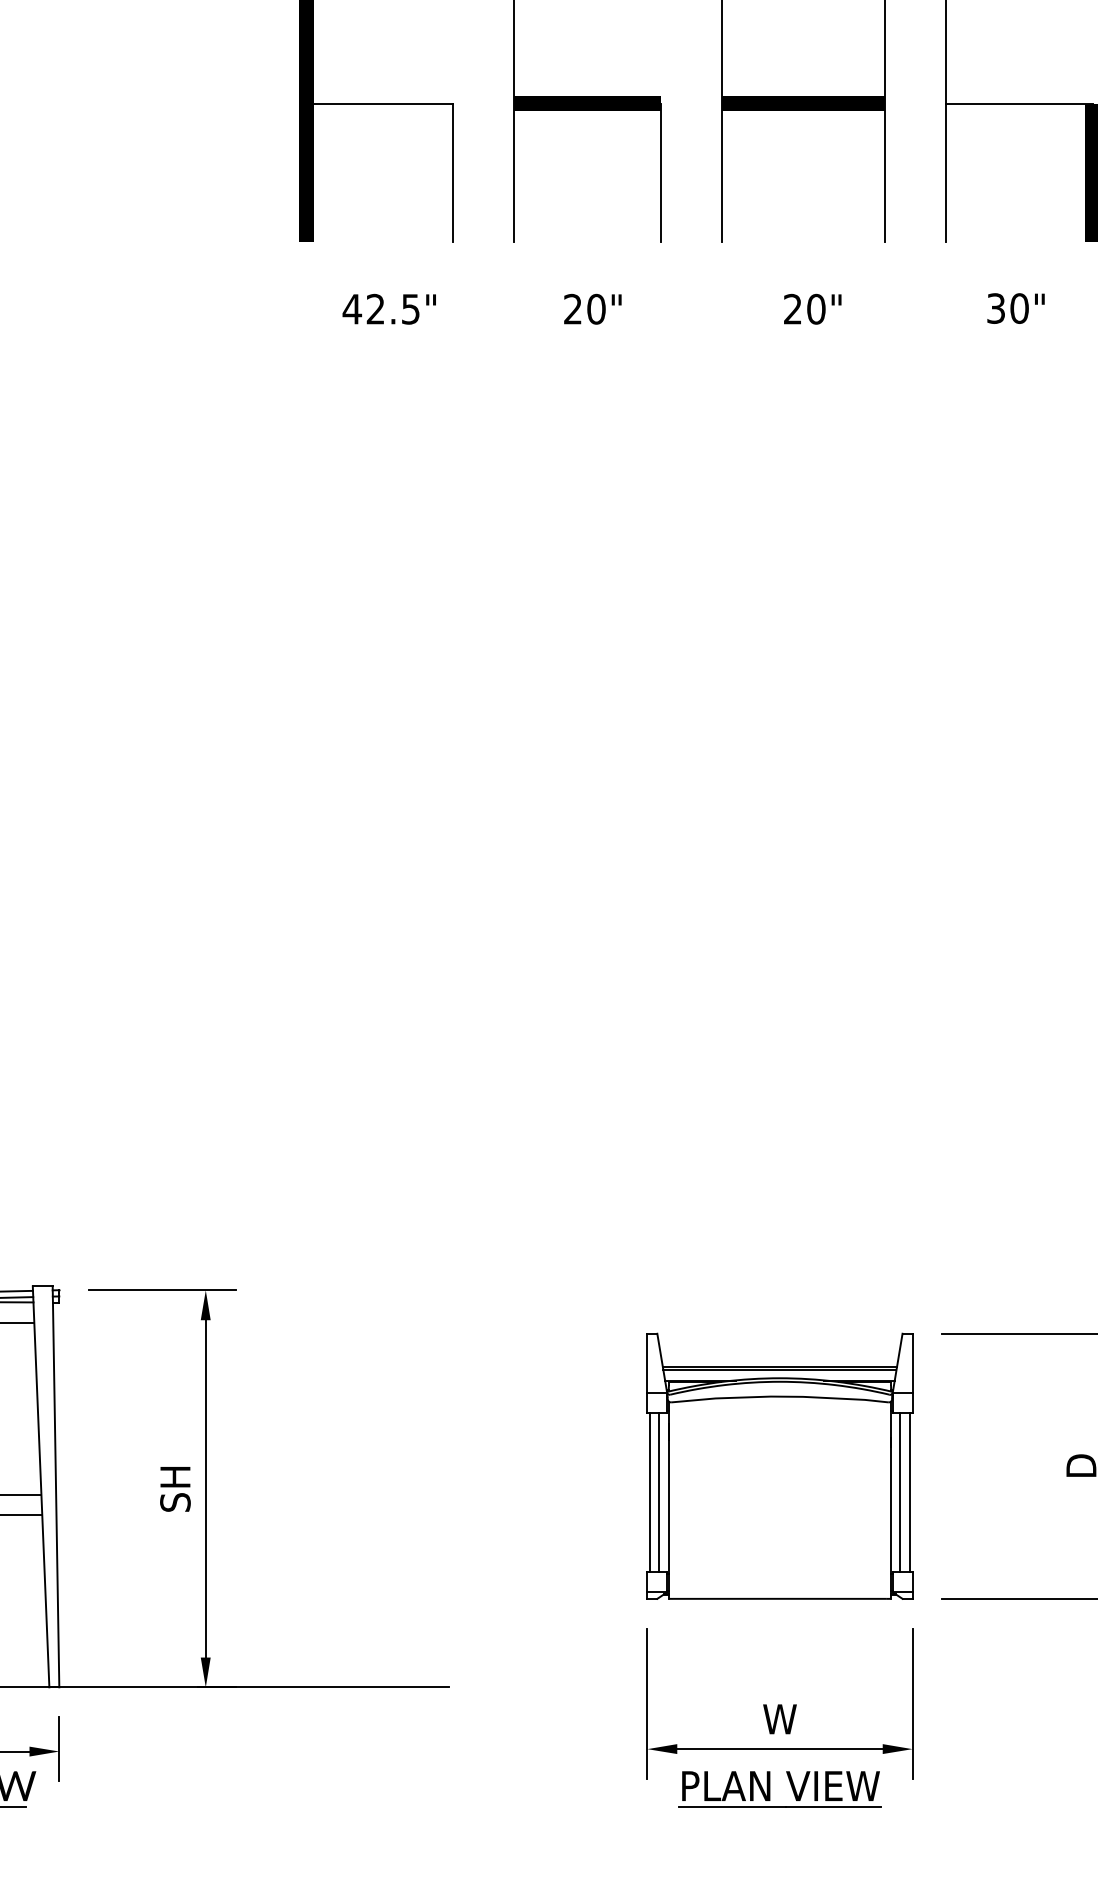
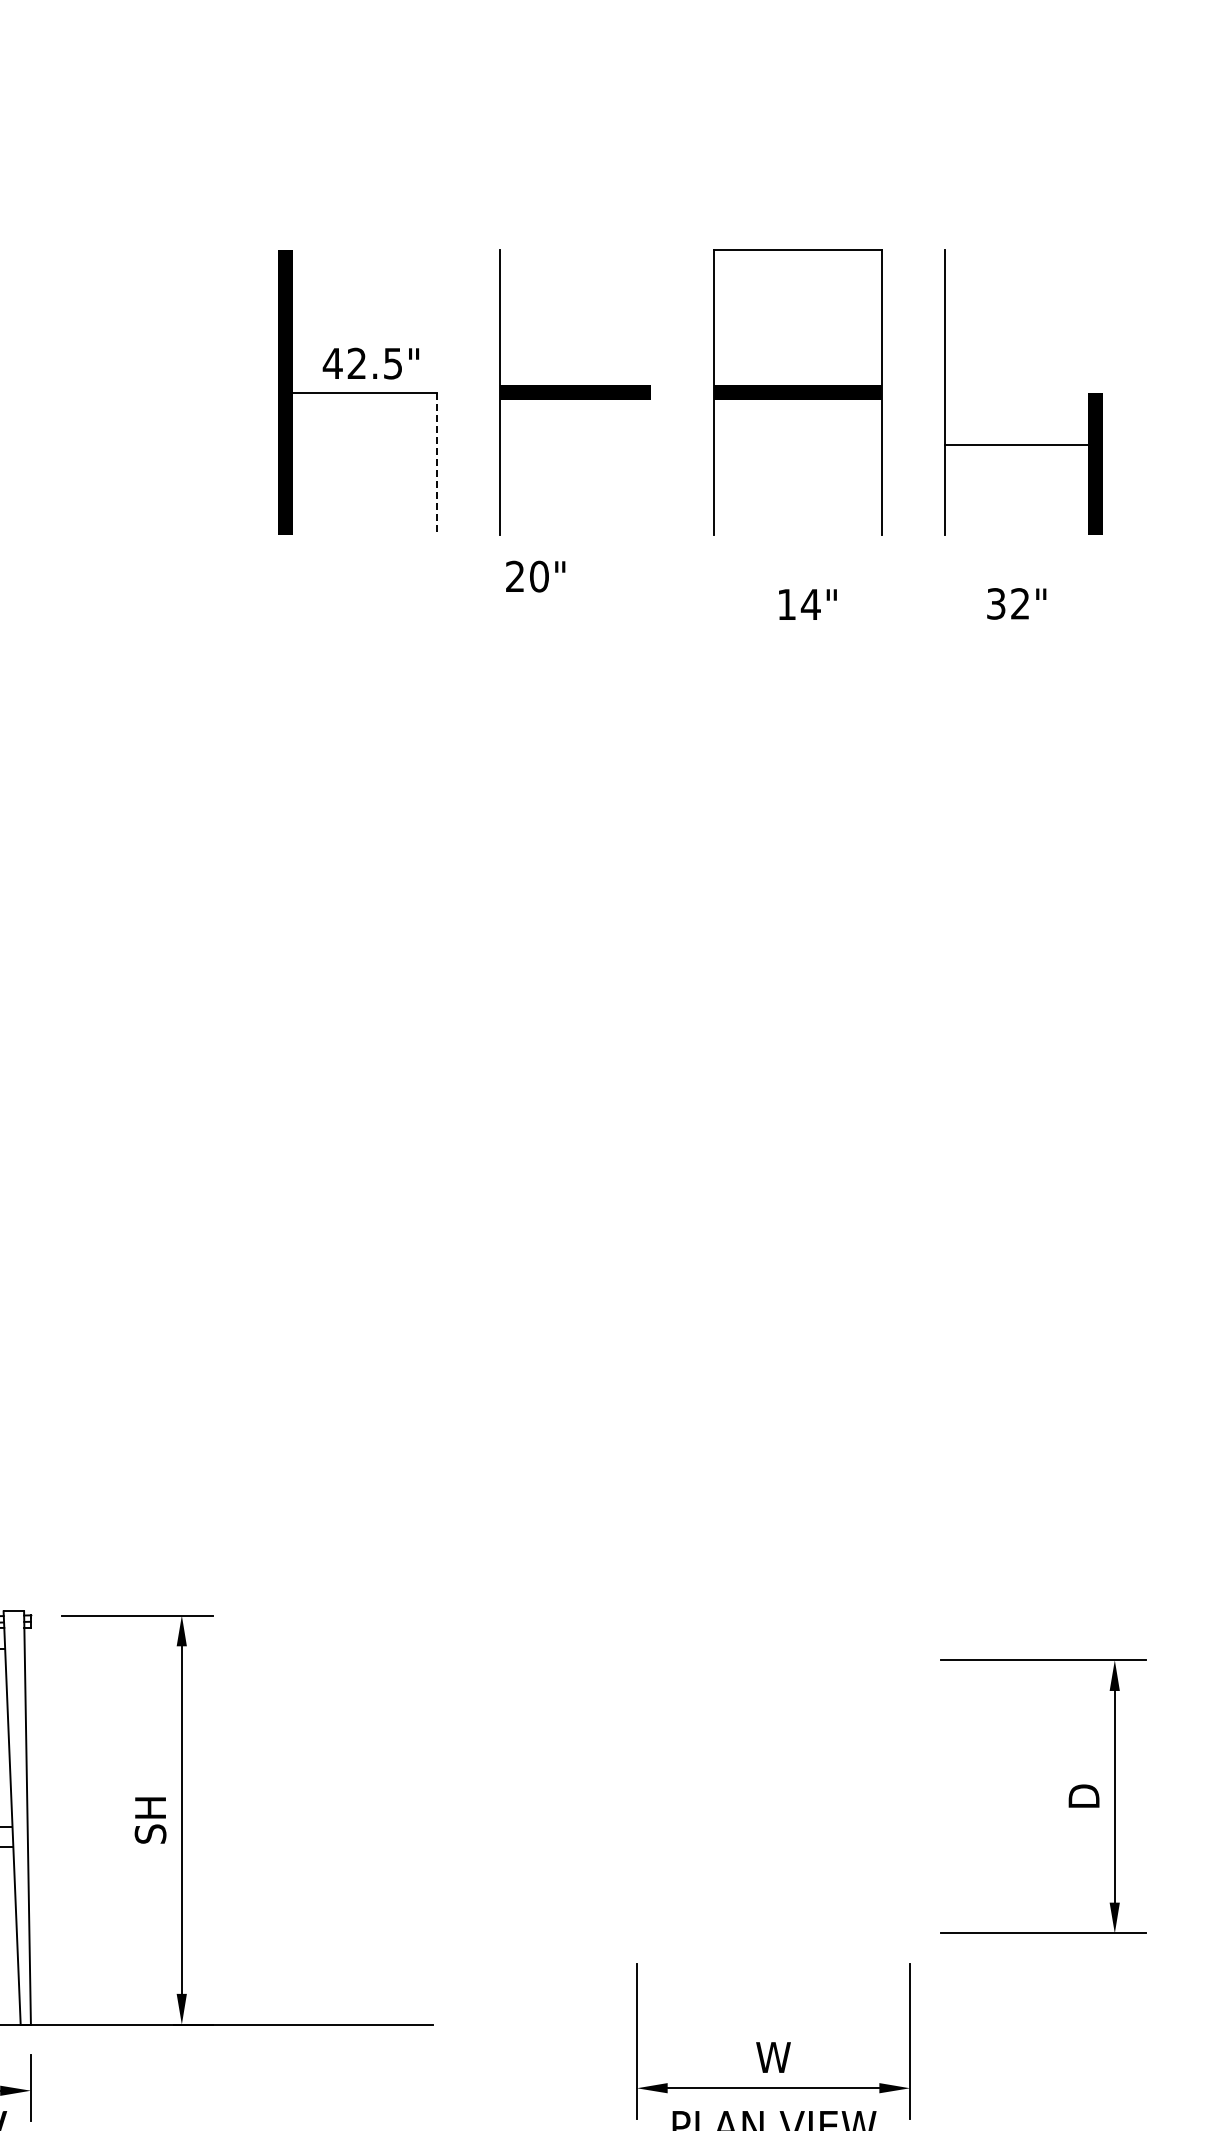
line: (1018, 103) -> (1019, 444), moved
line: (660, 172) -> (650, 463), removed
line: (452, 173) -> (436, 464), solid -> dashed
text: (1019, 308) -> (1020, 603), 30" -> 32"
text: (388, 309) -> (370, 363), moved
text: (592, 309) -> (535, 576), moved
text: (804, 309) -> (798, 604), 20" -> 14"
part: (779, 1465) -> (773, 1796), removed

